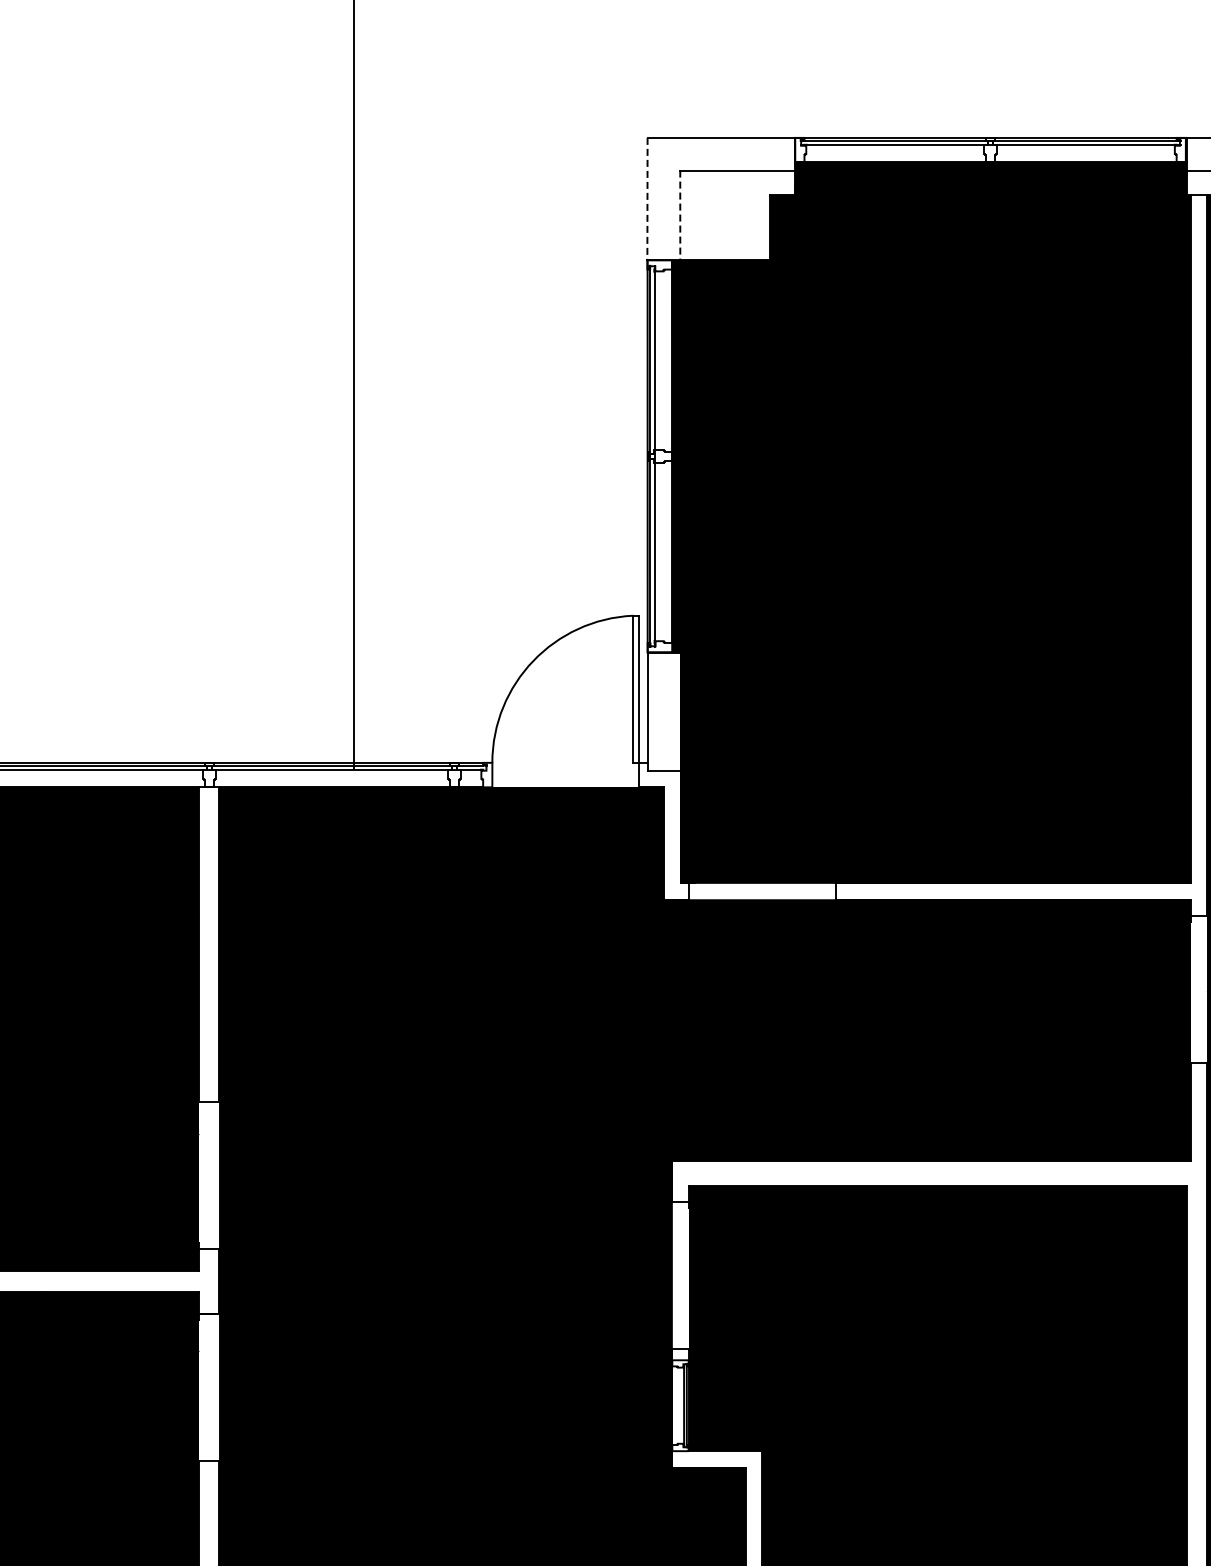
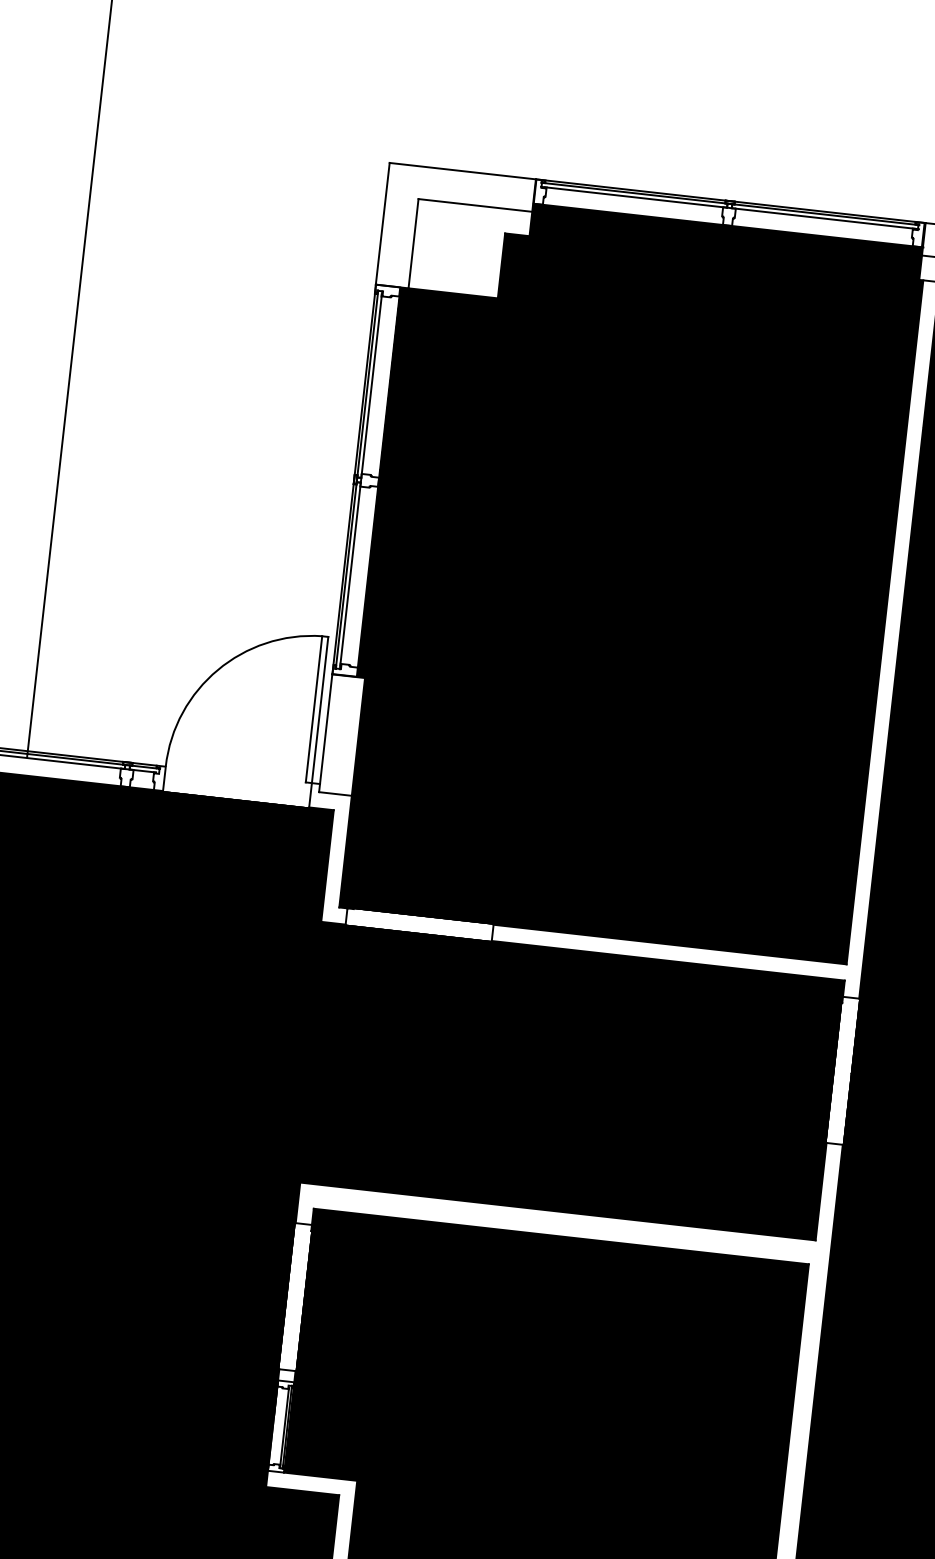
line: (647, 199) -> (382, 224), dashed -> solid
line: (680, 215) -> (413, 243), dashed -> solid

